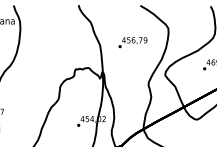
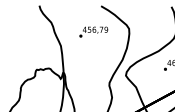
text: (132, 42) -> (93, 32), moved

